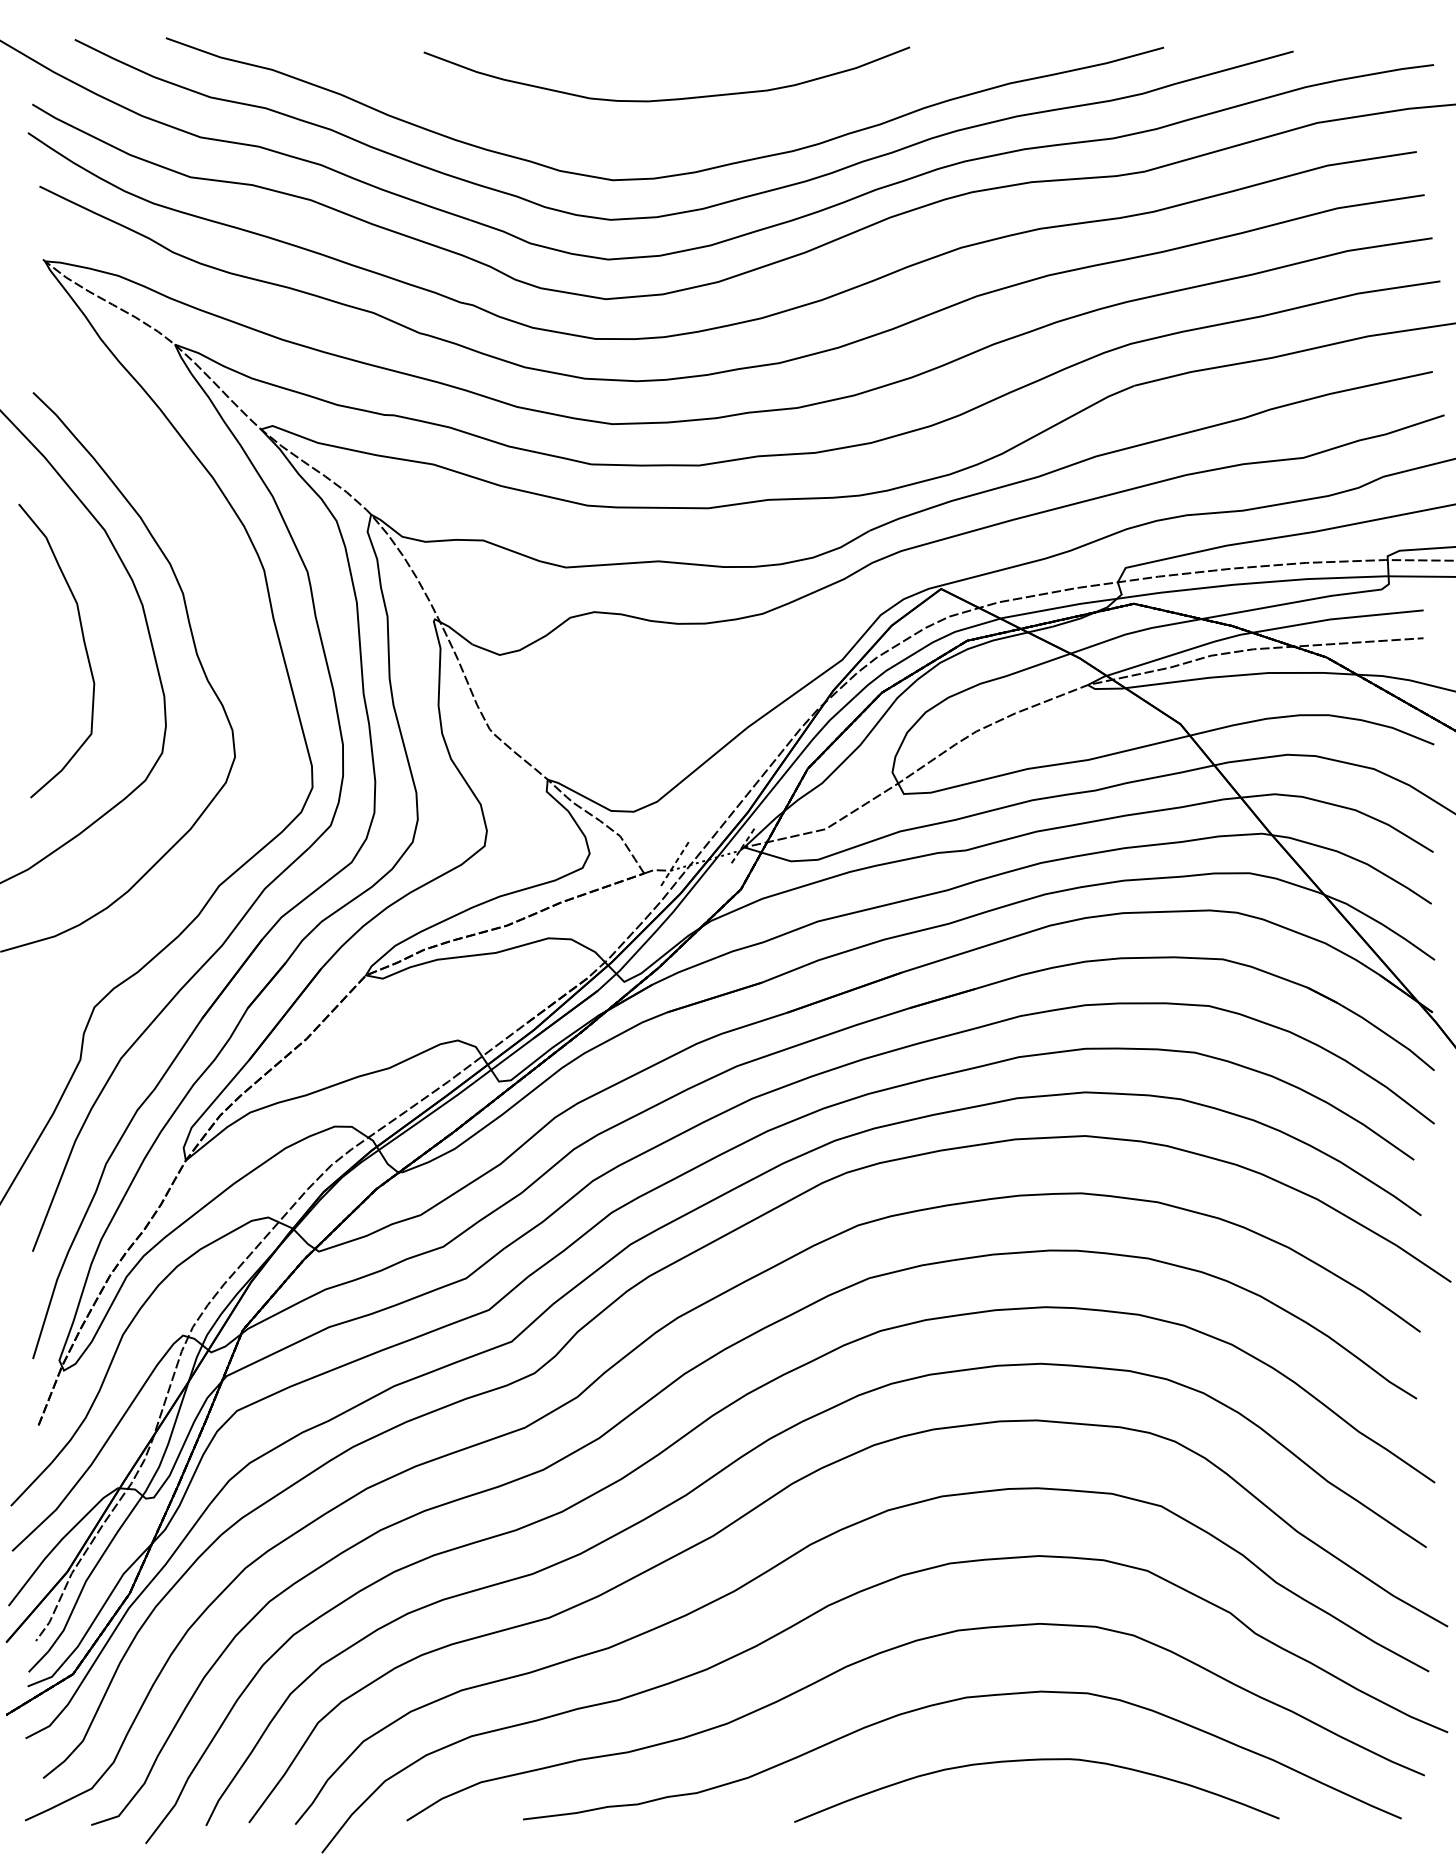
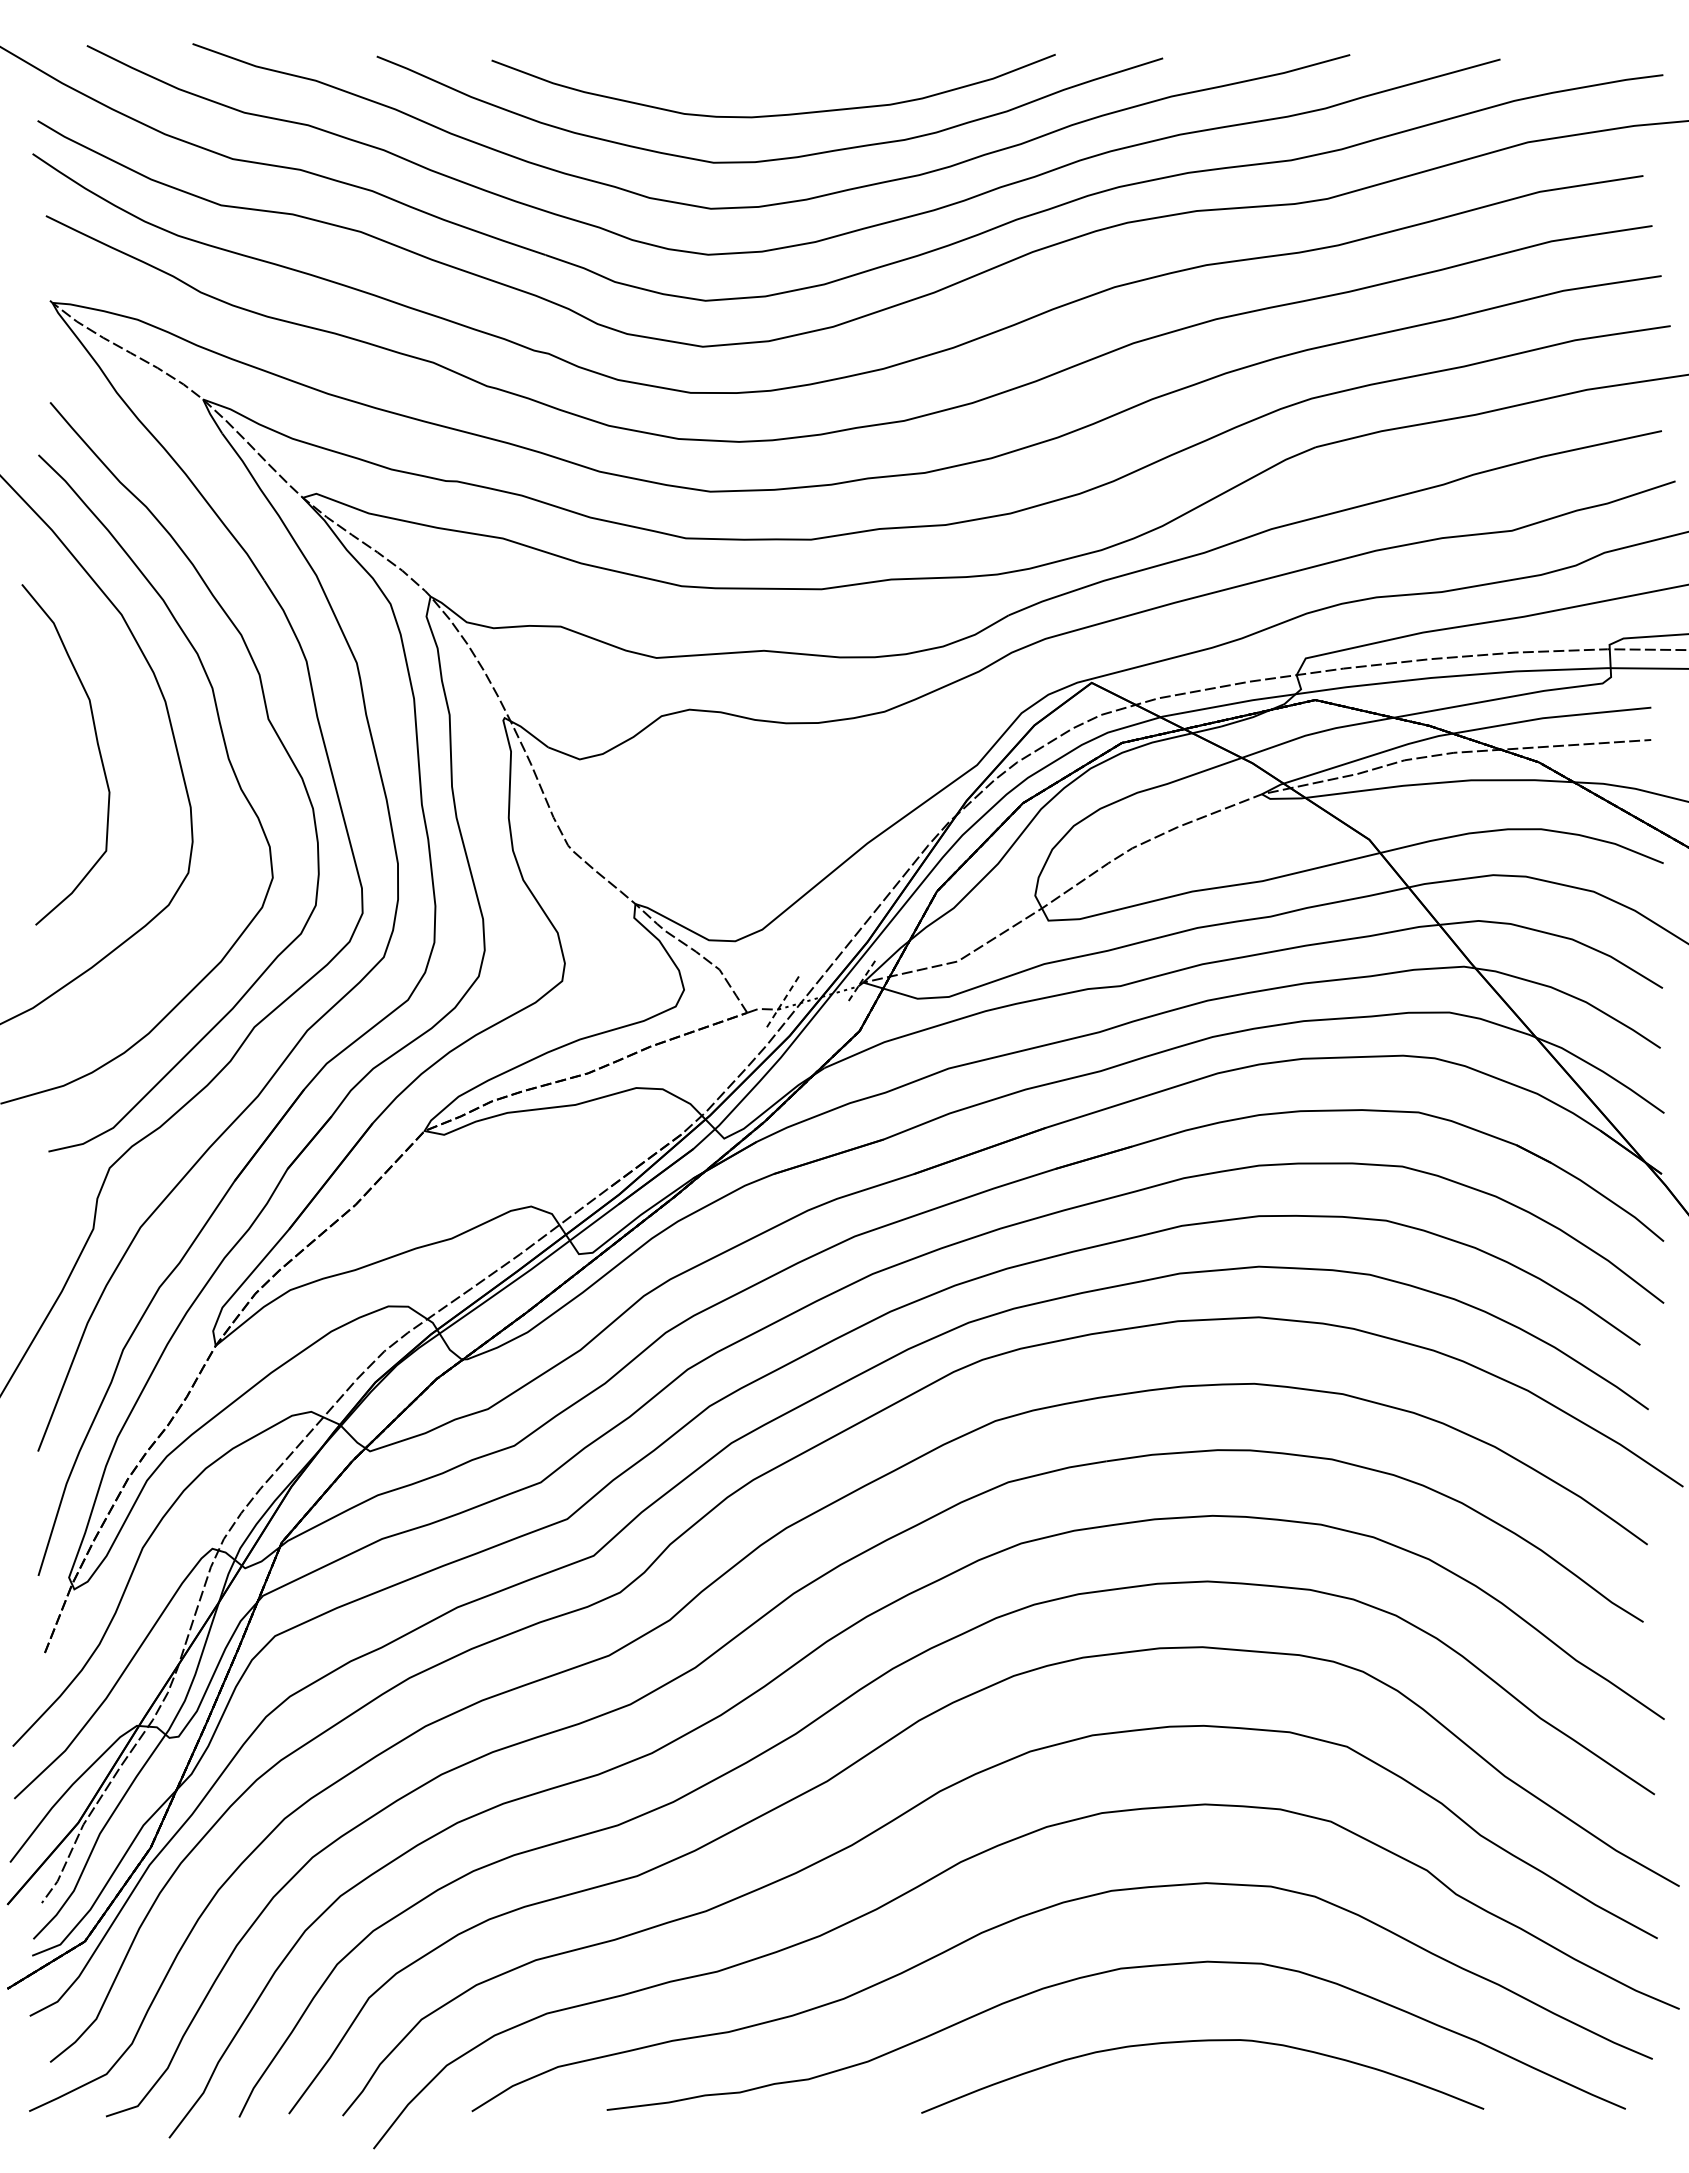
curve: (668, 136) -> (775, 158), added
curve: (235, 630) -> (273, 730), added

